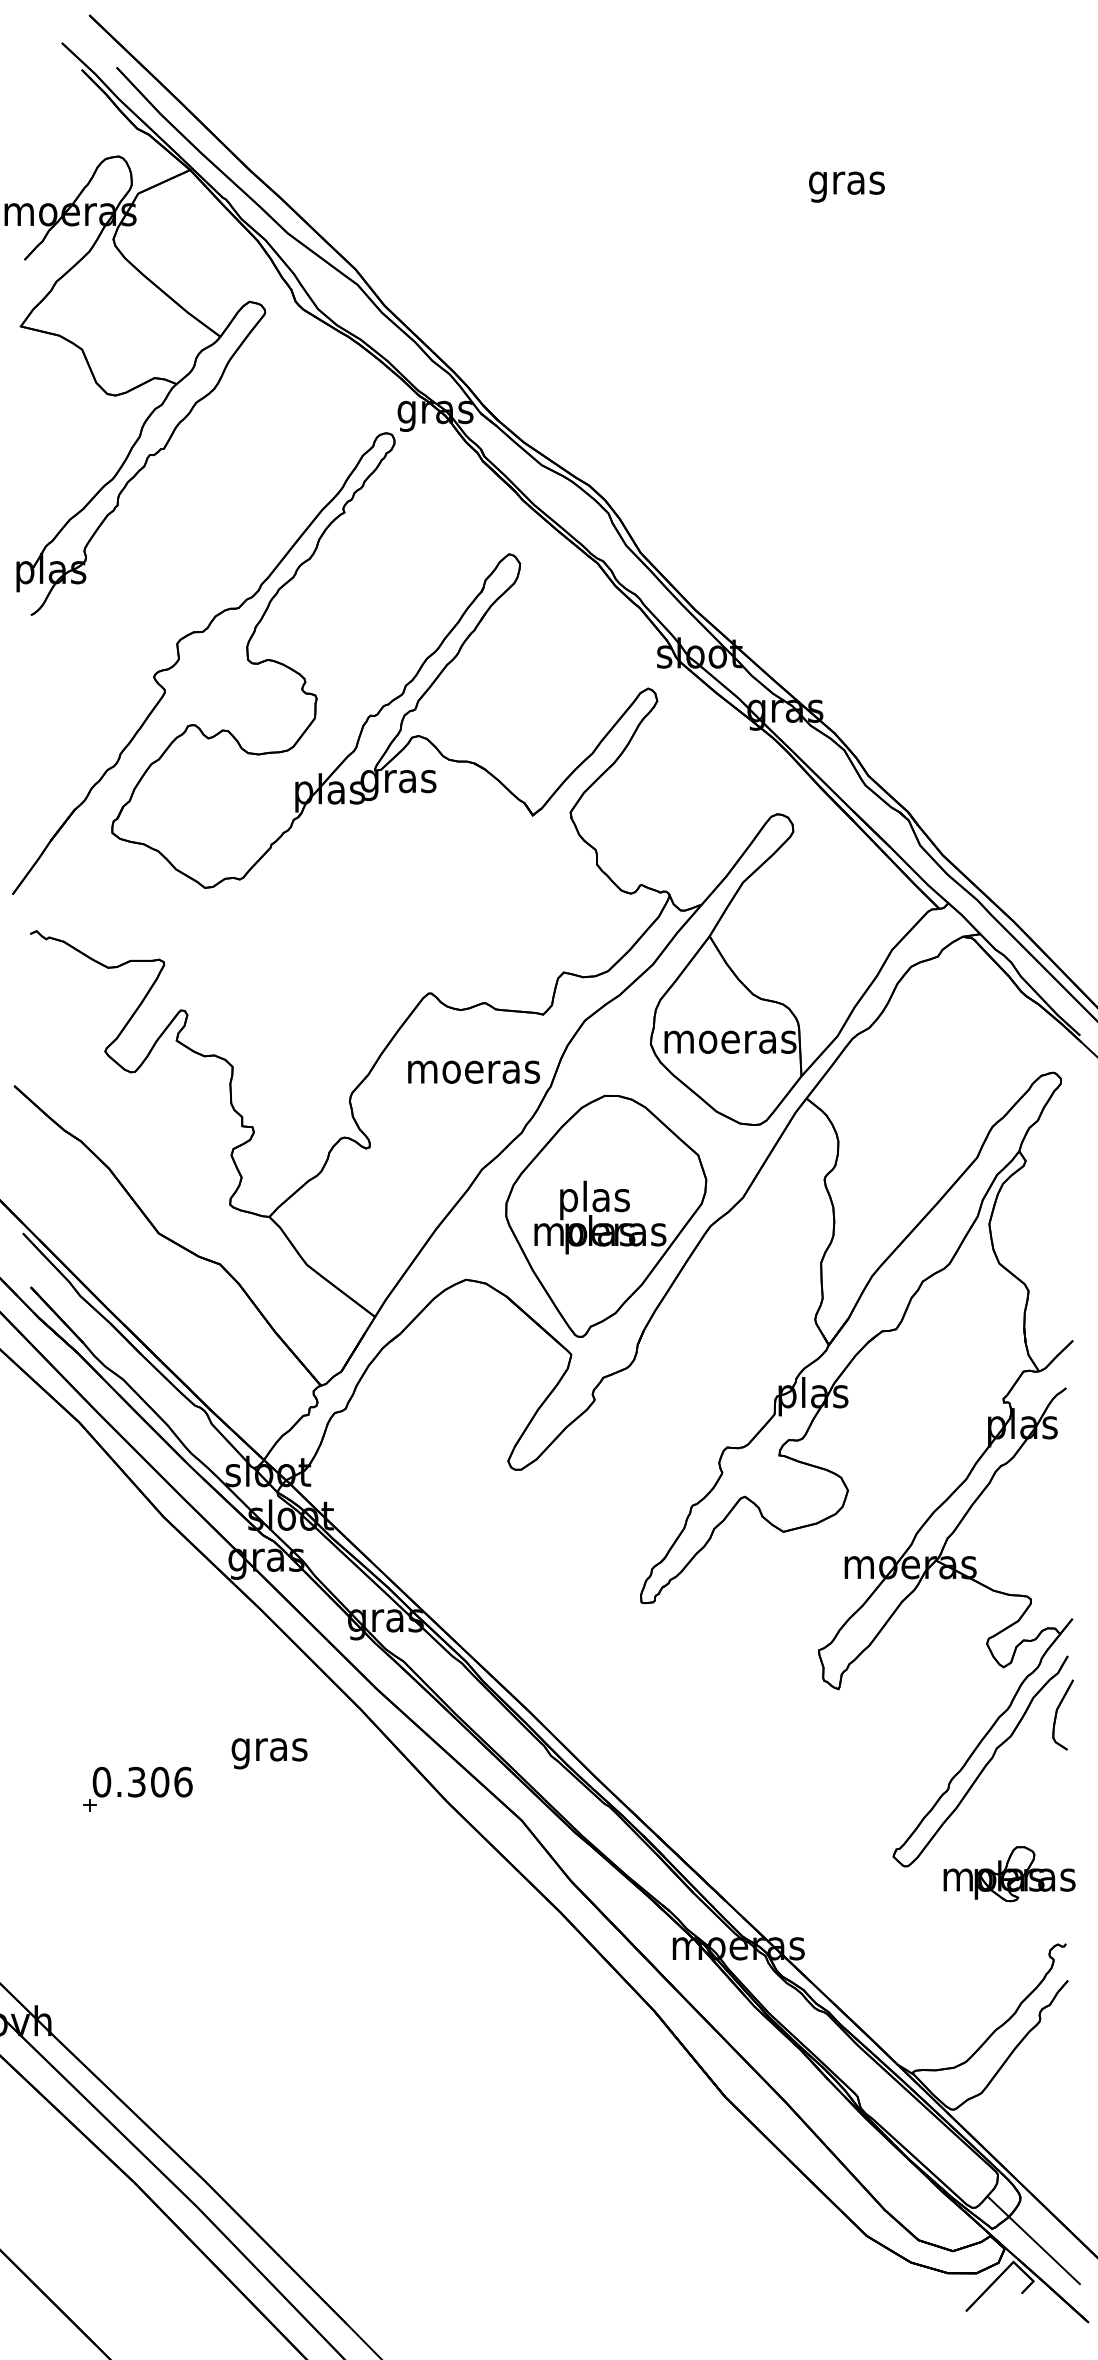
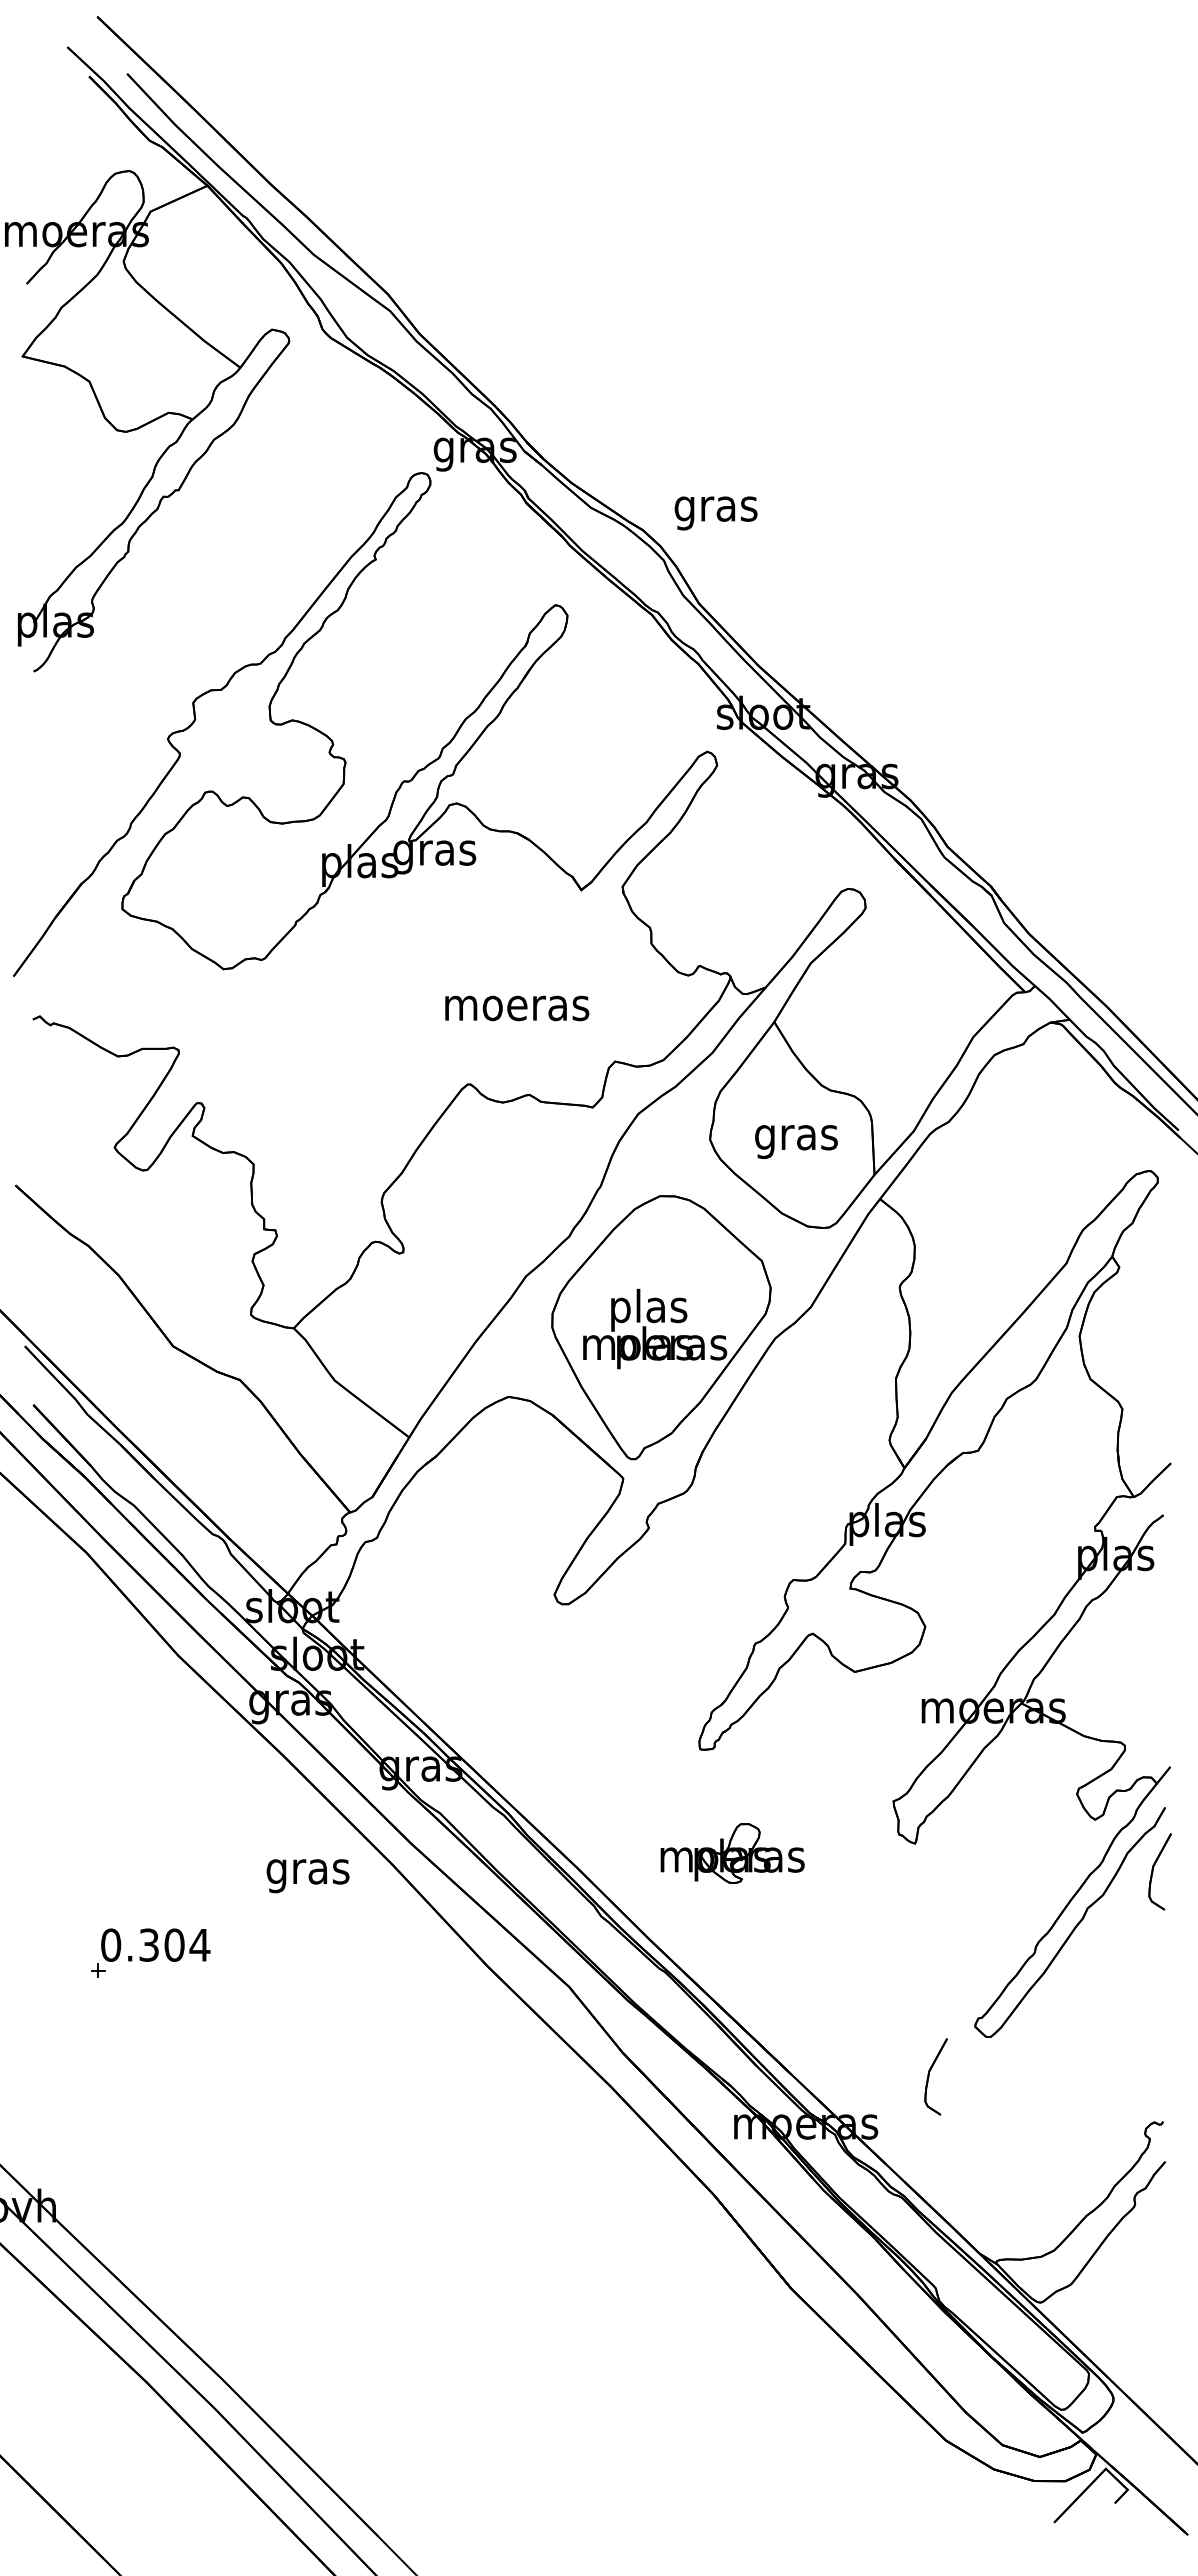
text: (846, 187) -> (715, 513), moved
text: (730, 1046) -> (797, 1142), moeras -> gras
text: (474, 1072) -> (517, 1008), moved
text: (269, 1754) -> (307, 1876), moved
text: (182, 1781) -> (199, 1944), 0.306 -> 0.304
part: (1009, 1874) -> (732, 1853), moved
part: (857, 1902) -> (935, 2076), added
line: (1033, 2239) -> (1127, 2444), removed

